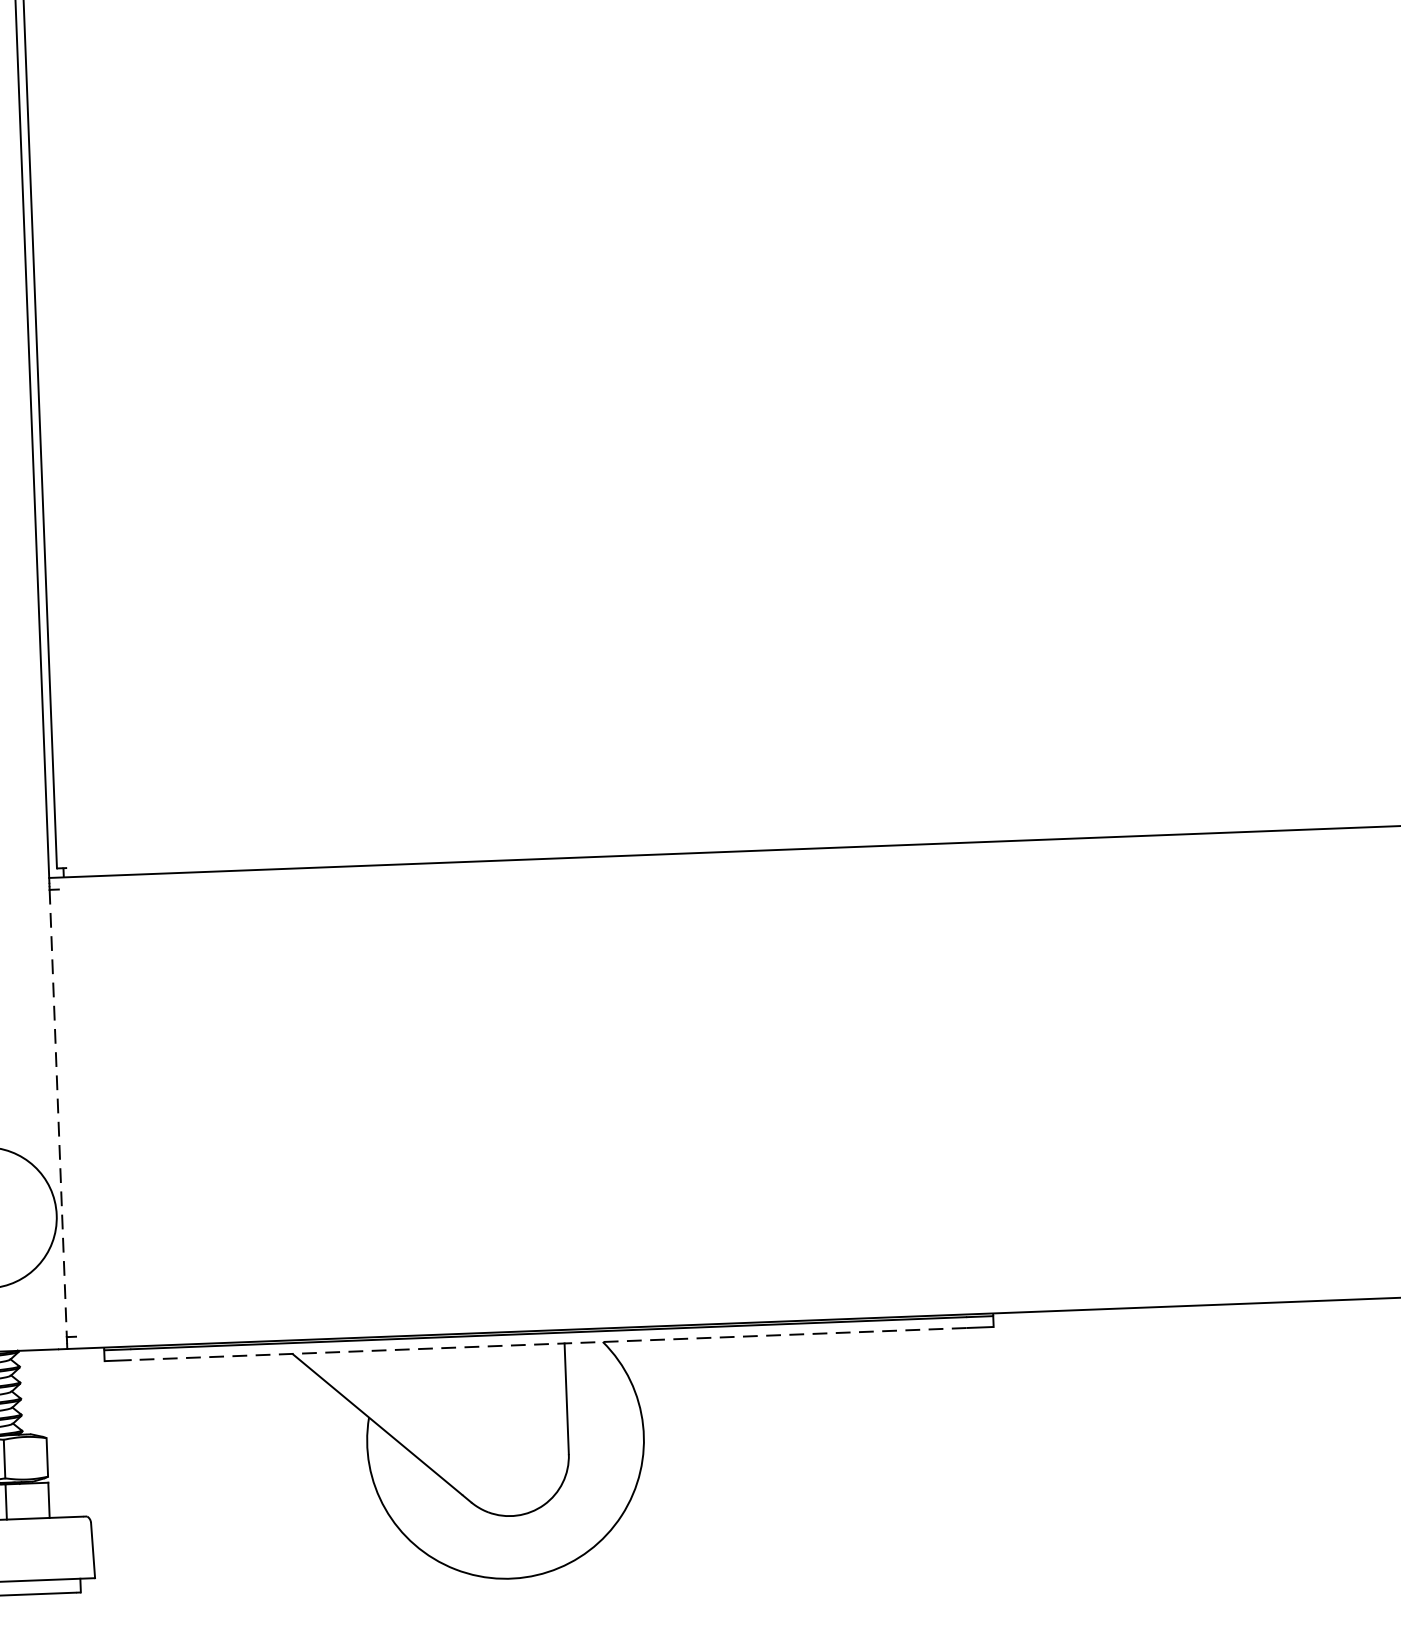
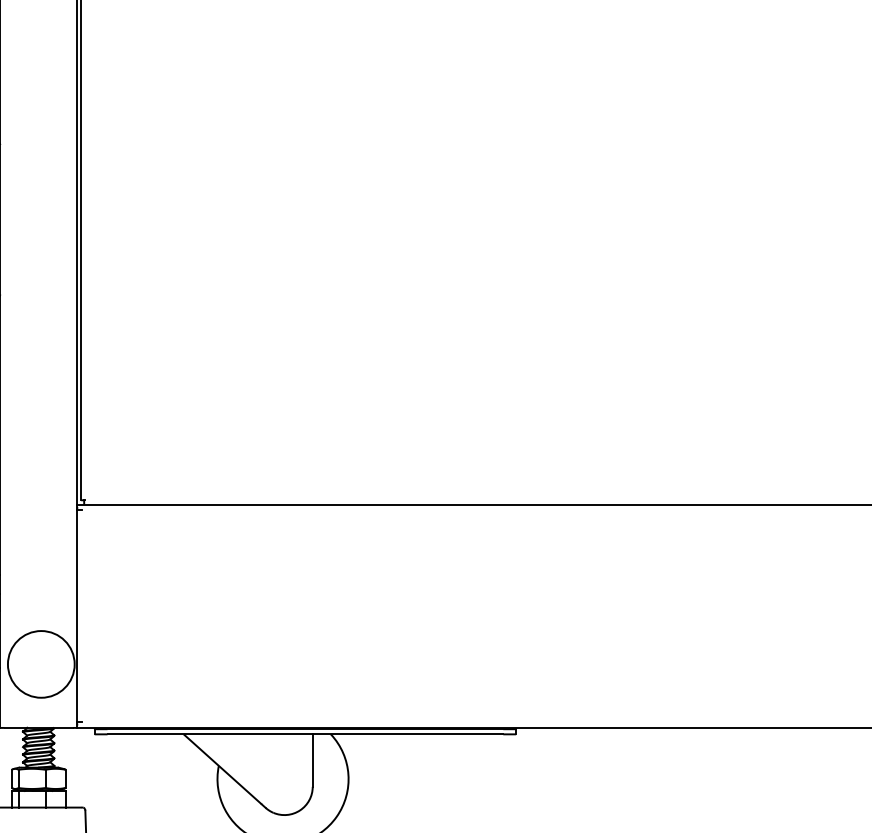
line: (58, 1113) -> (77, 616), dashed -> solid
line: (549, 1344) -> (305, 734), dashed -> solid

